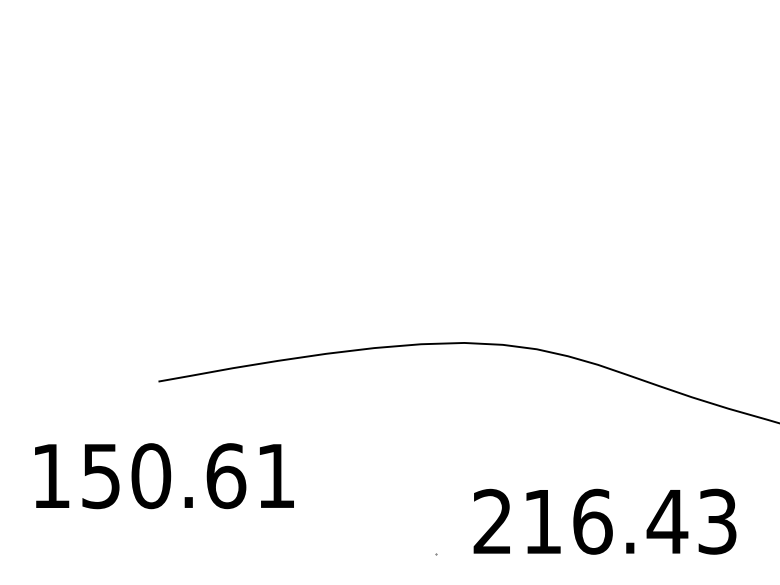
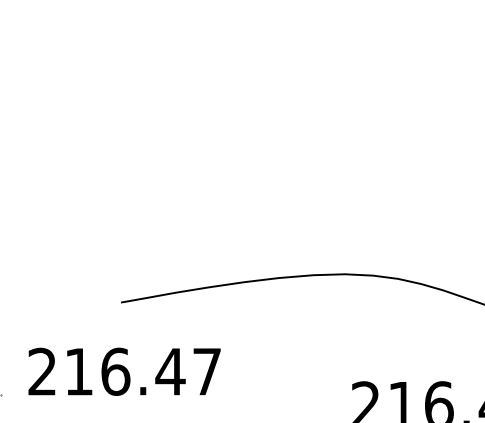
text: (163, 476) -> (124, 372), 150.61 -> 216.47

